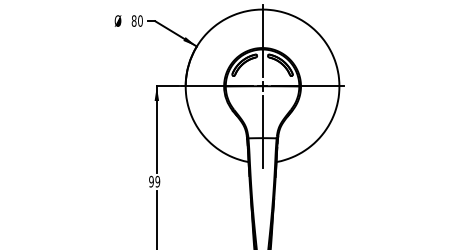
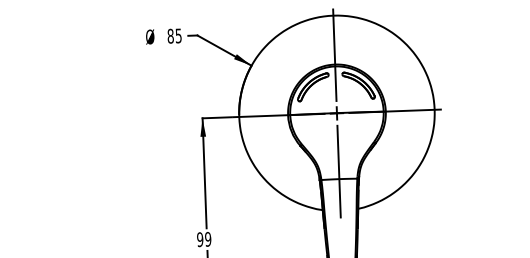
text: (140, 20) -> (178, 35), 80 -> 85

